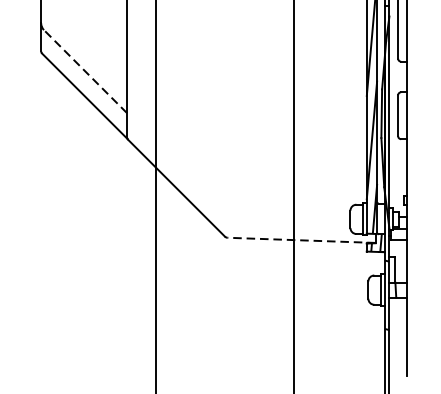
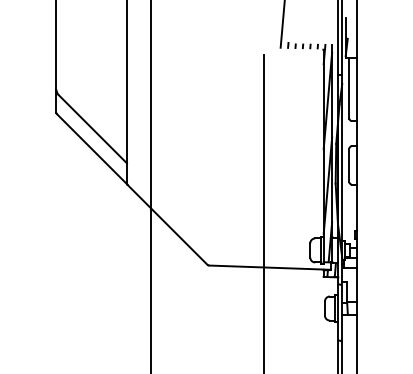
line: (85, 70) -> (92, 128), dashed -> solid
line: (301, 240) -> (270, 267), dashed -> solid

